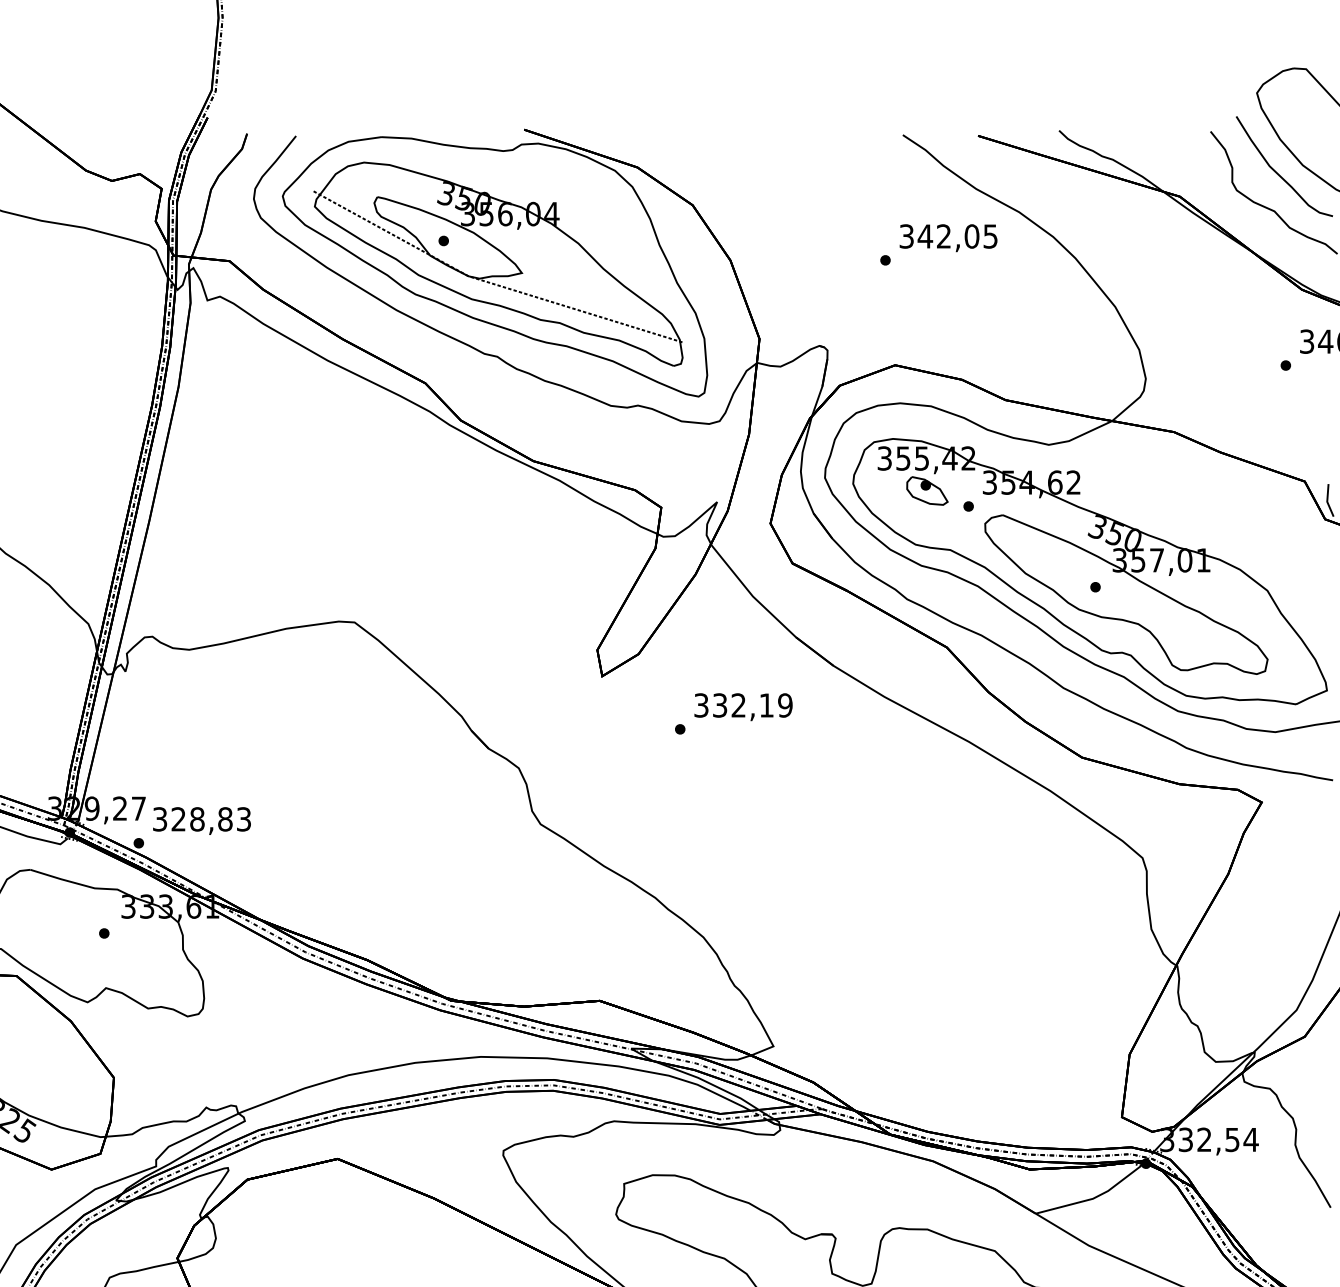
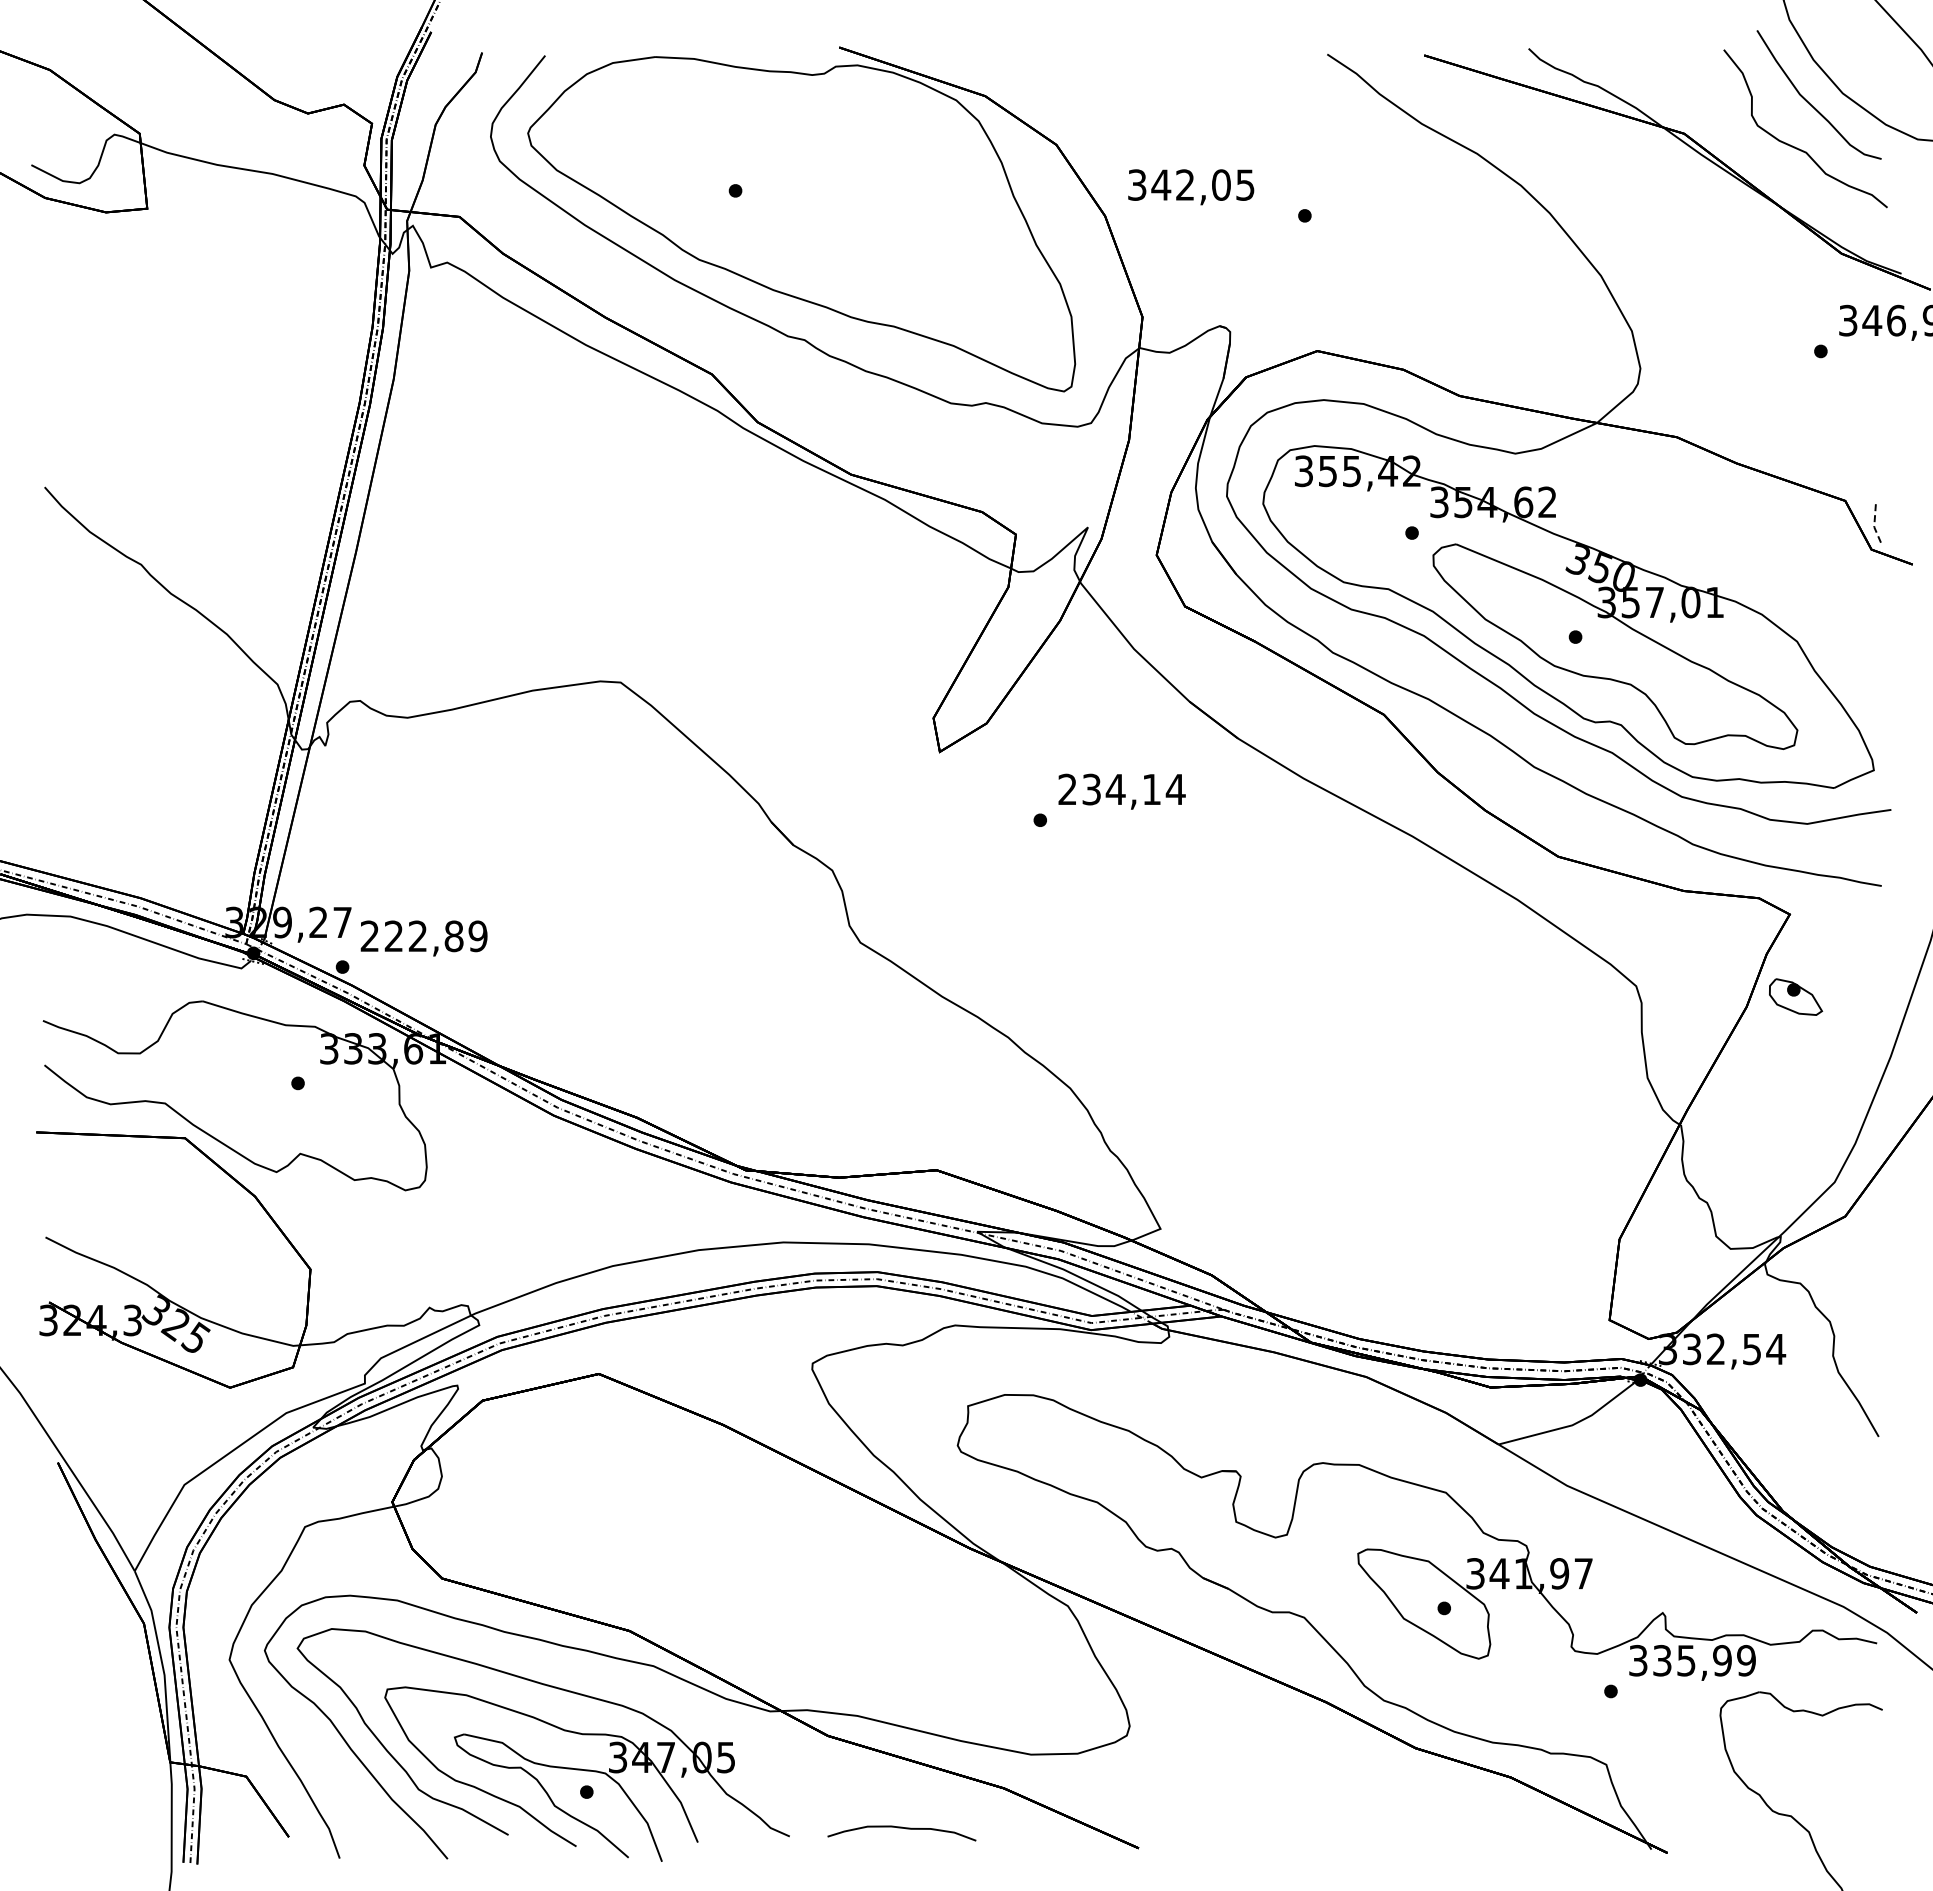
text: (948, 238) -> (1191, 187), moved
part: (498, 263) -> (805, 220), removed
part: (927, 490) -> (1796, 996), moved
line: (1327, 502) -> (1874, 527), solid -> dashed
text: (743, 705) -> (1121, 789), 332,19 -> 234,14
text: (201, 819) -> (423, 936), 328,83 -> 222,89

